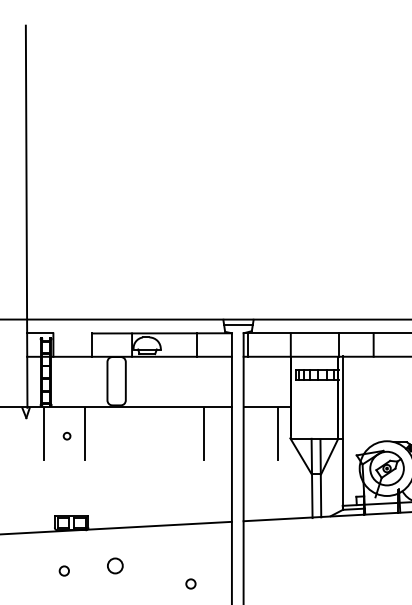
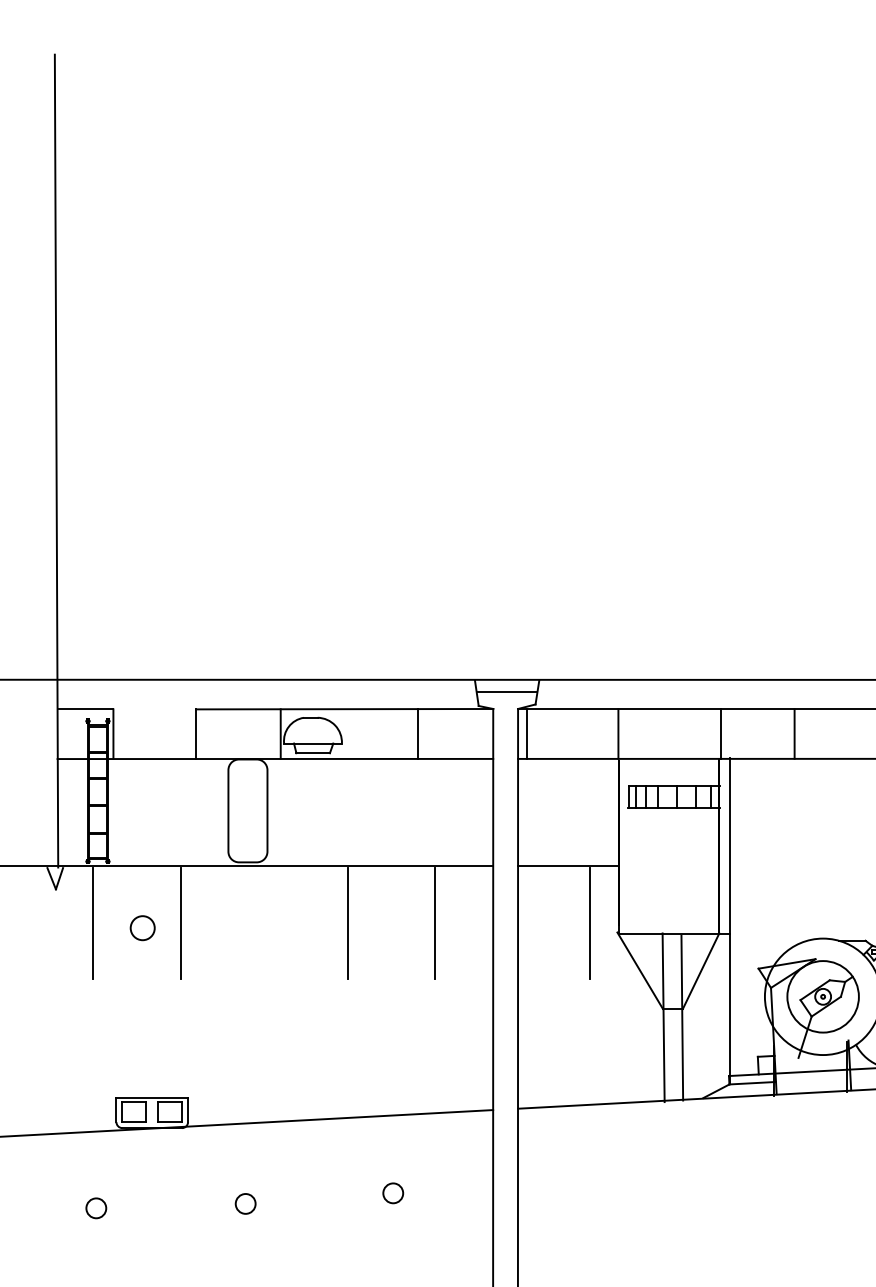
line: (163, 433) -> (347, 922), added
circle: (66, 435) -> (141, 926), size x1.67
circle: (115, 565) -> (245, 1202), size x0.62
circle: (63, 570) -> (94, 1207), moved
circle: (190, 583) -> (392, 1192), moved

